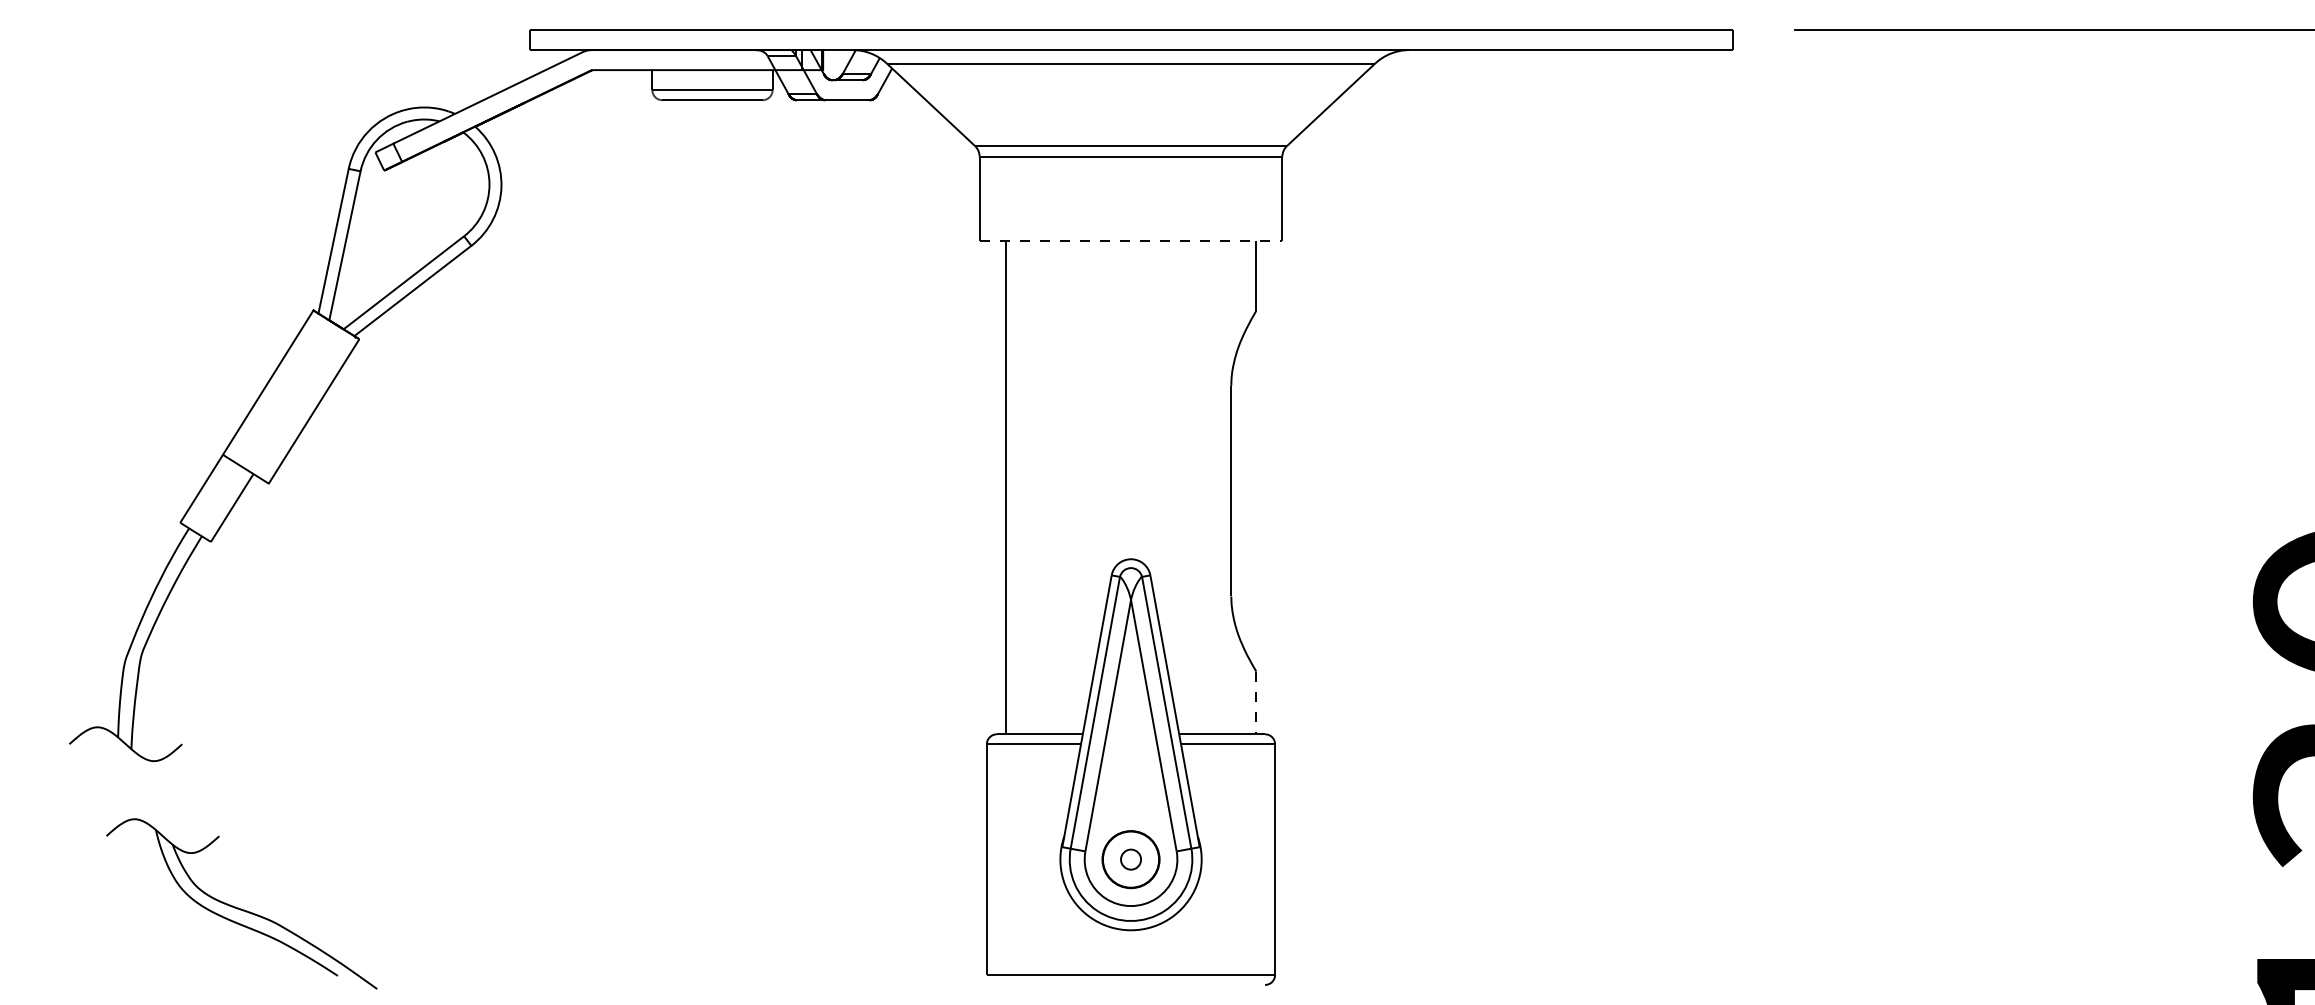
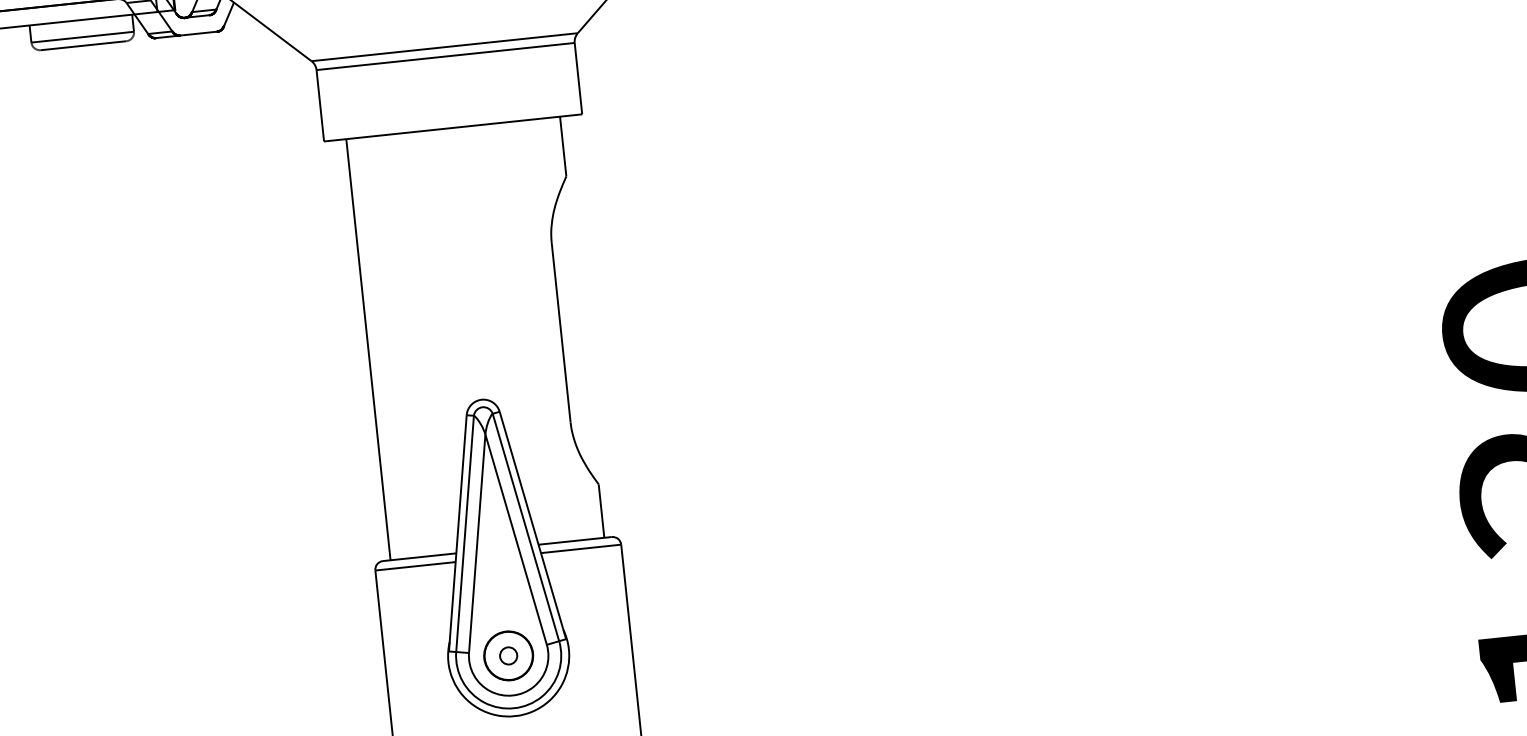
line: (1131, 240) -> (453, 127), dashed -> solid
line: (1256, 703) -> (601, 511), dashed -> solid

